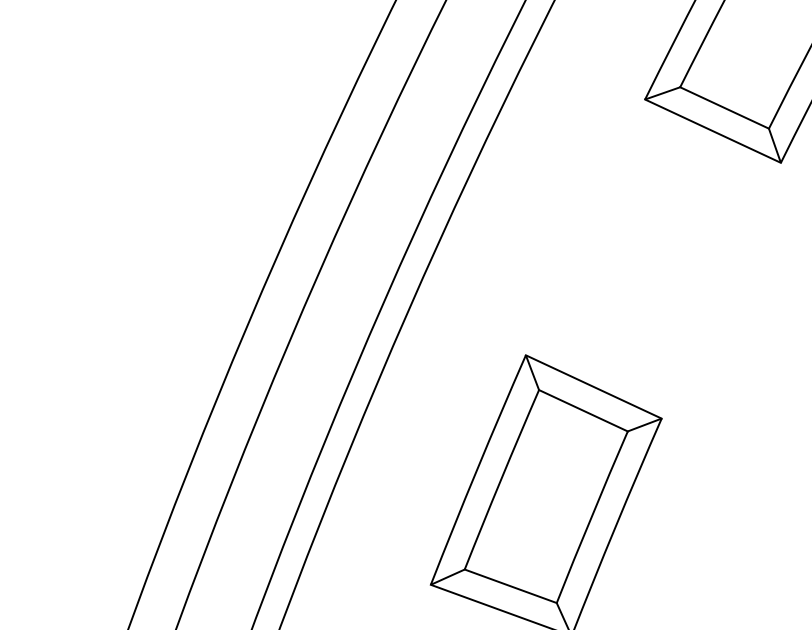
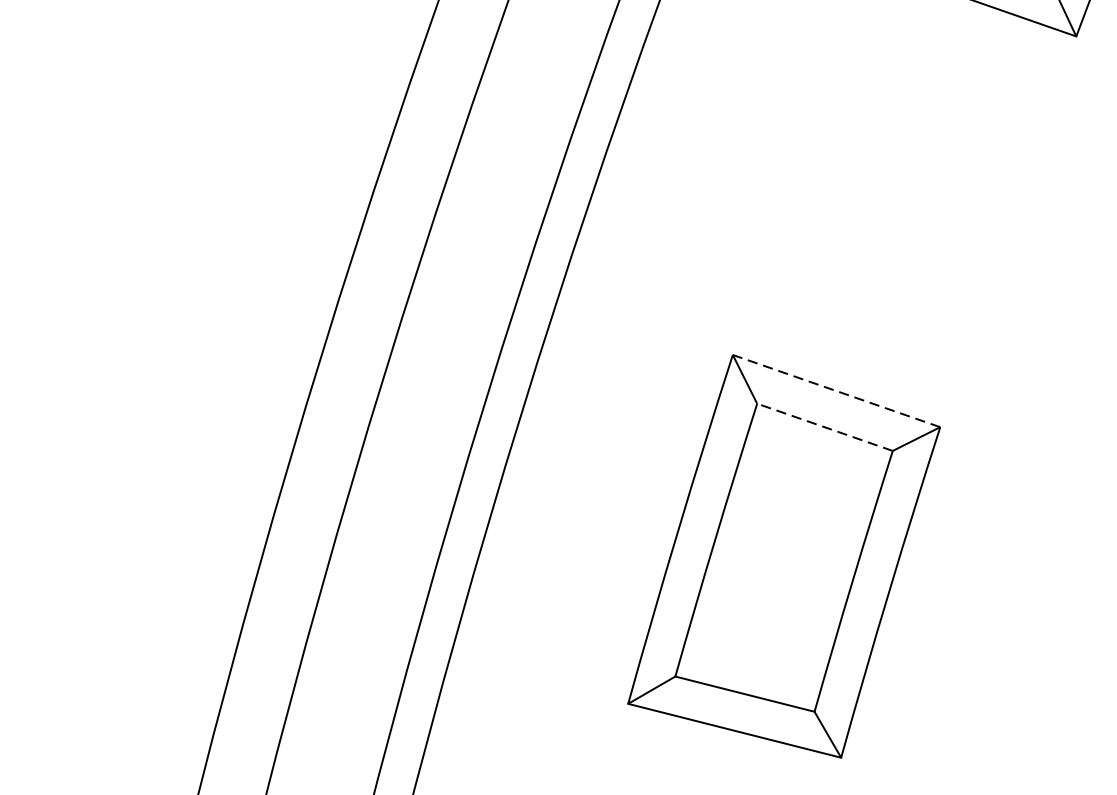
line: (593, 386) -> (836, 390), solid -> dashed
line: (583, 410) -> (825, 426), solid -> dashed

